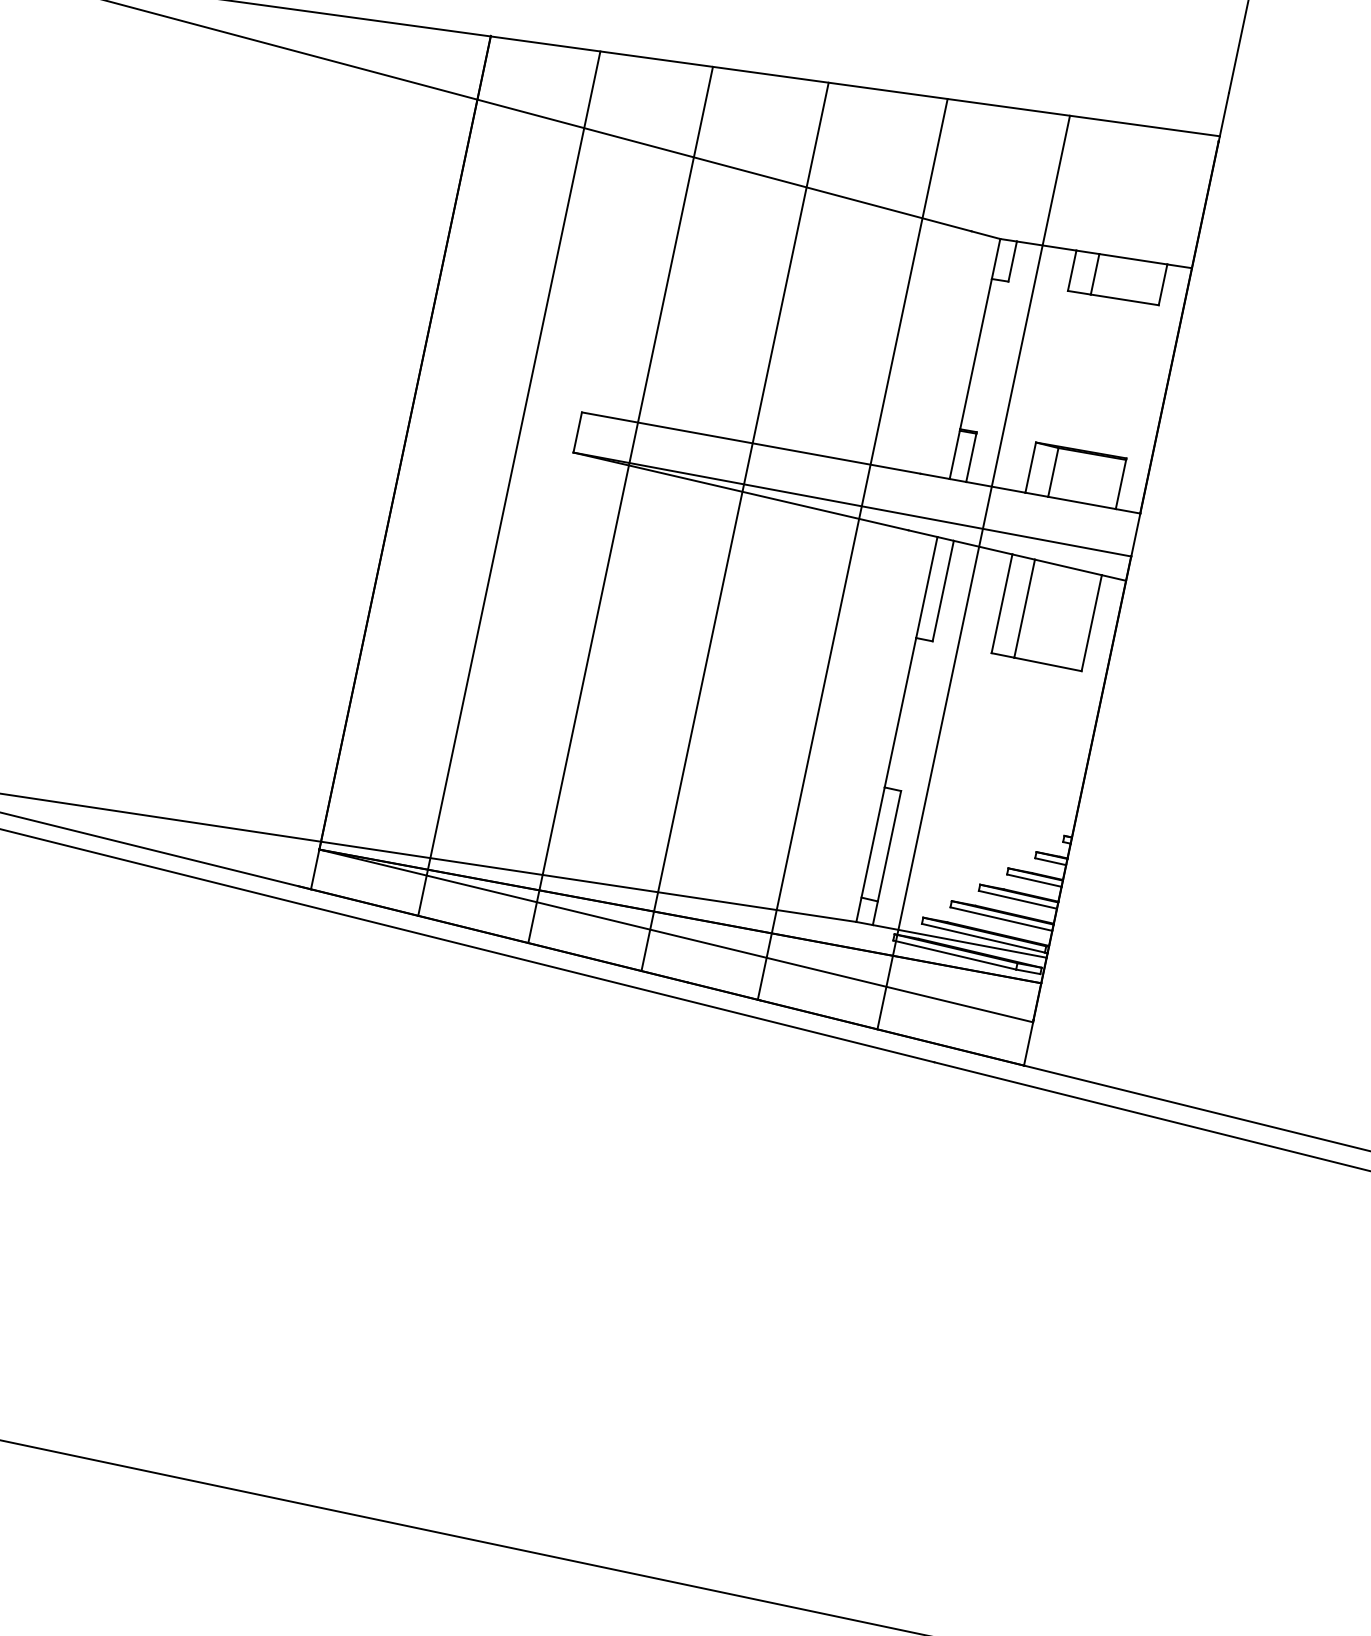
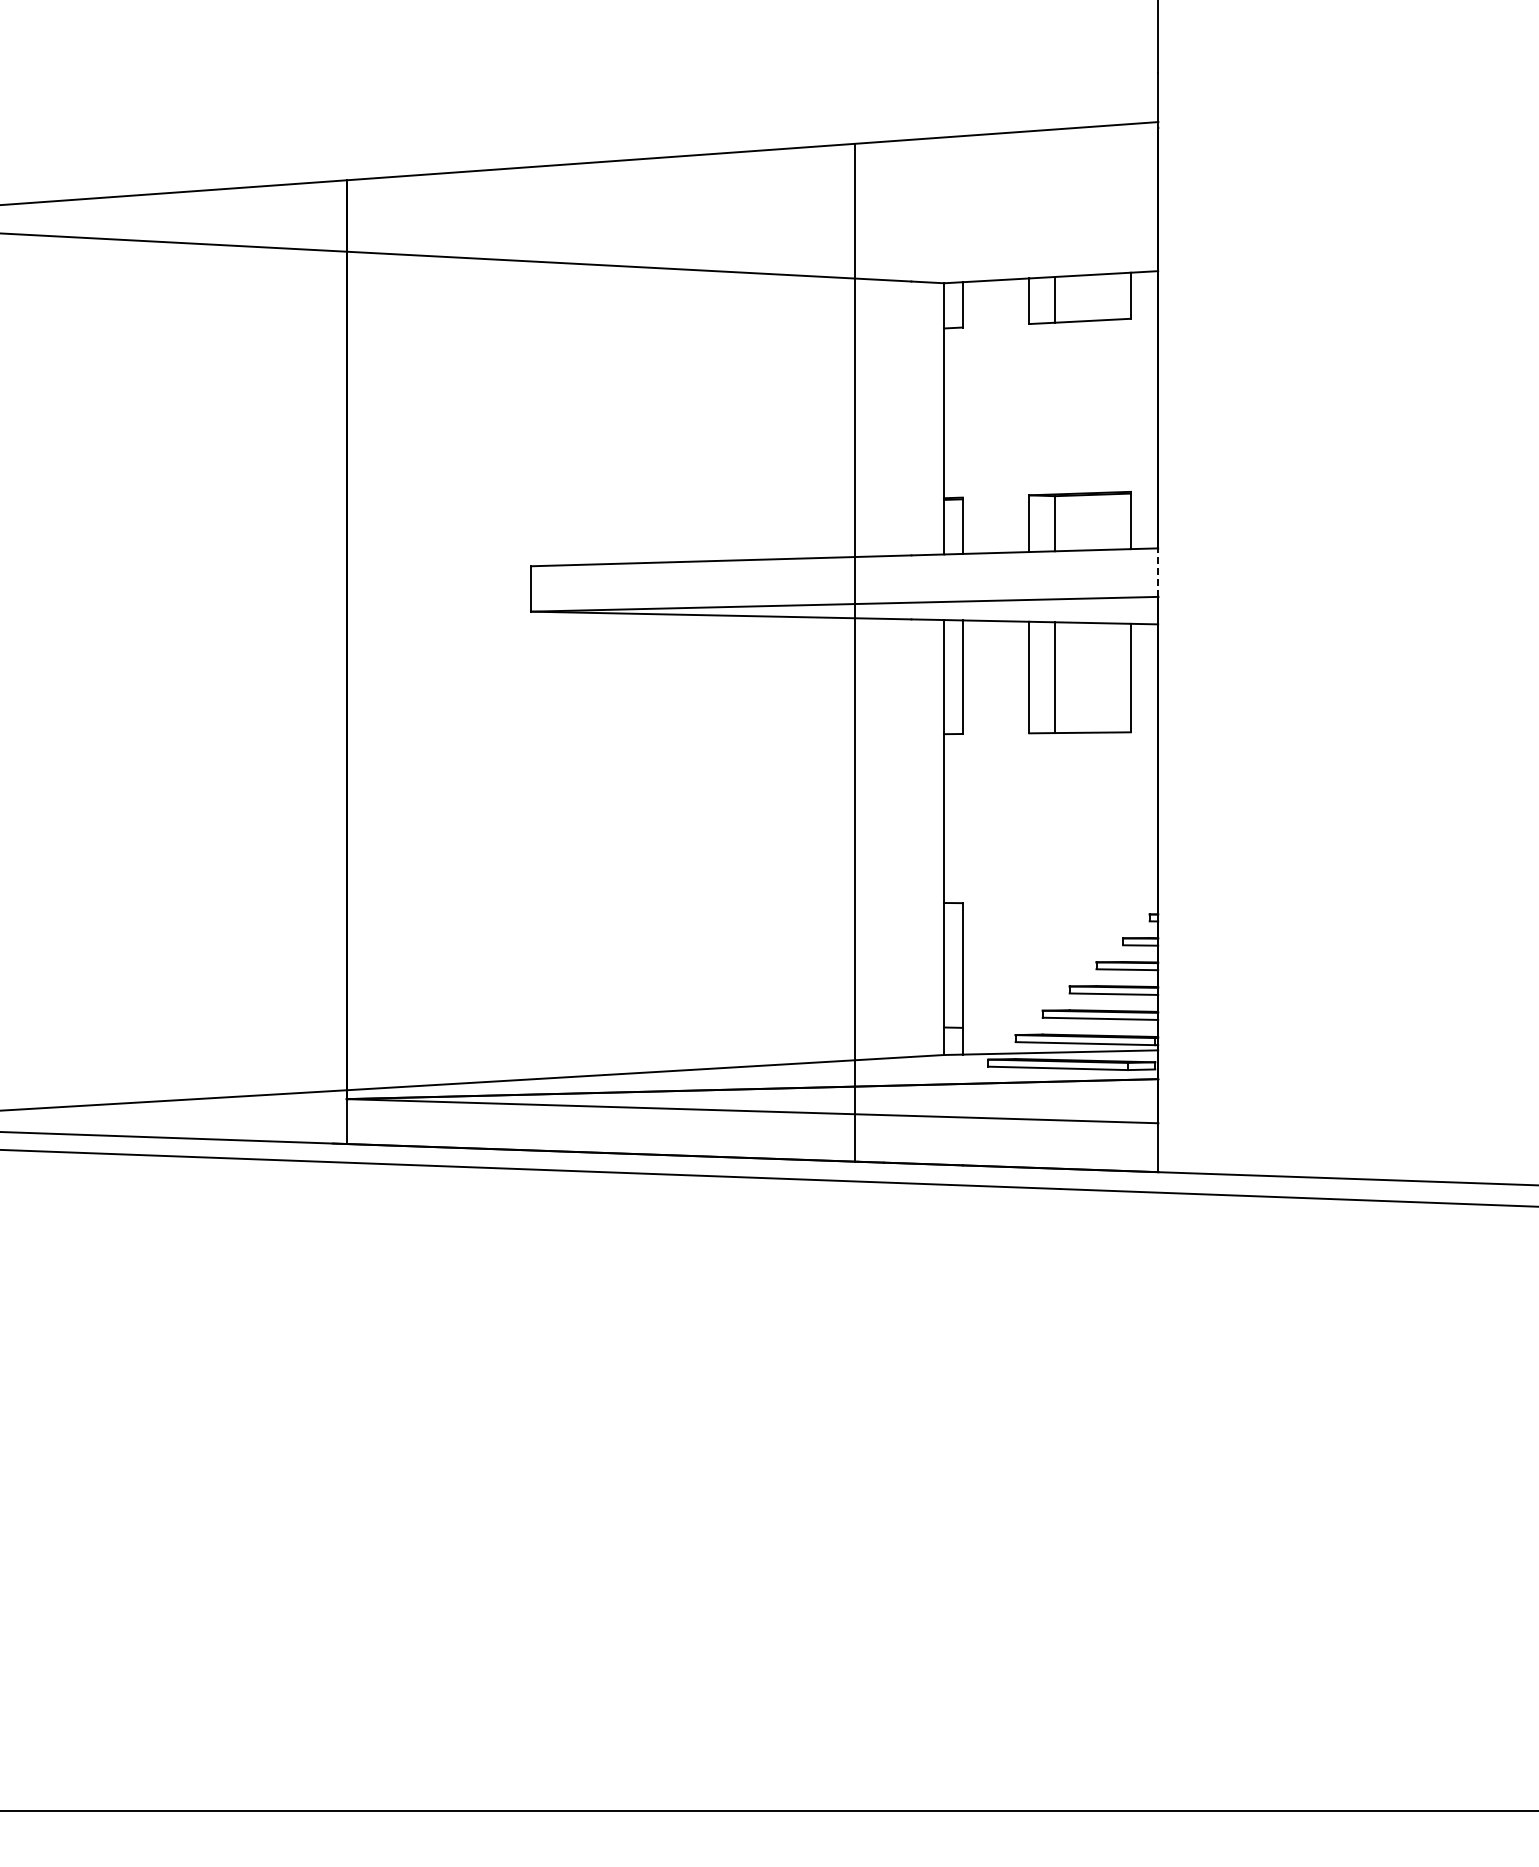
line: (509, 483) -> (468, 659), removed
line: (621, 504) -> (594, 657), removed
line: (734, 527) -> (722, 655), removed
line: (1135, 534) -> (1158, 572), solid -> dashed
line: (973, 572) -> (991, 650), removed

